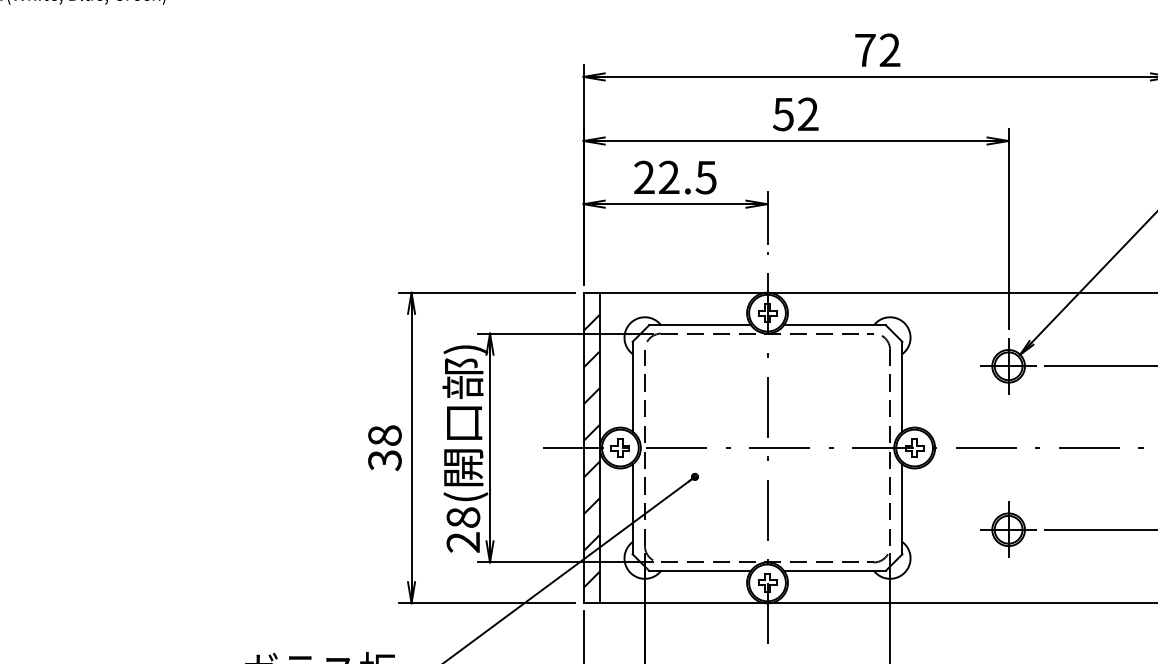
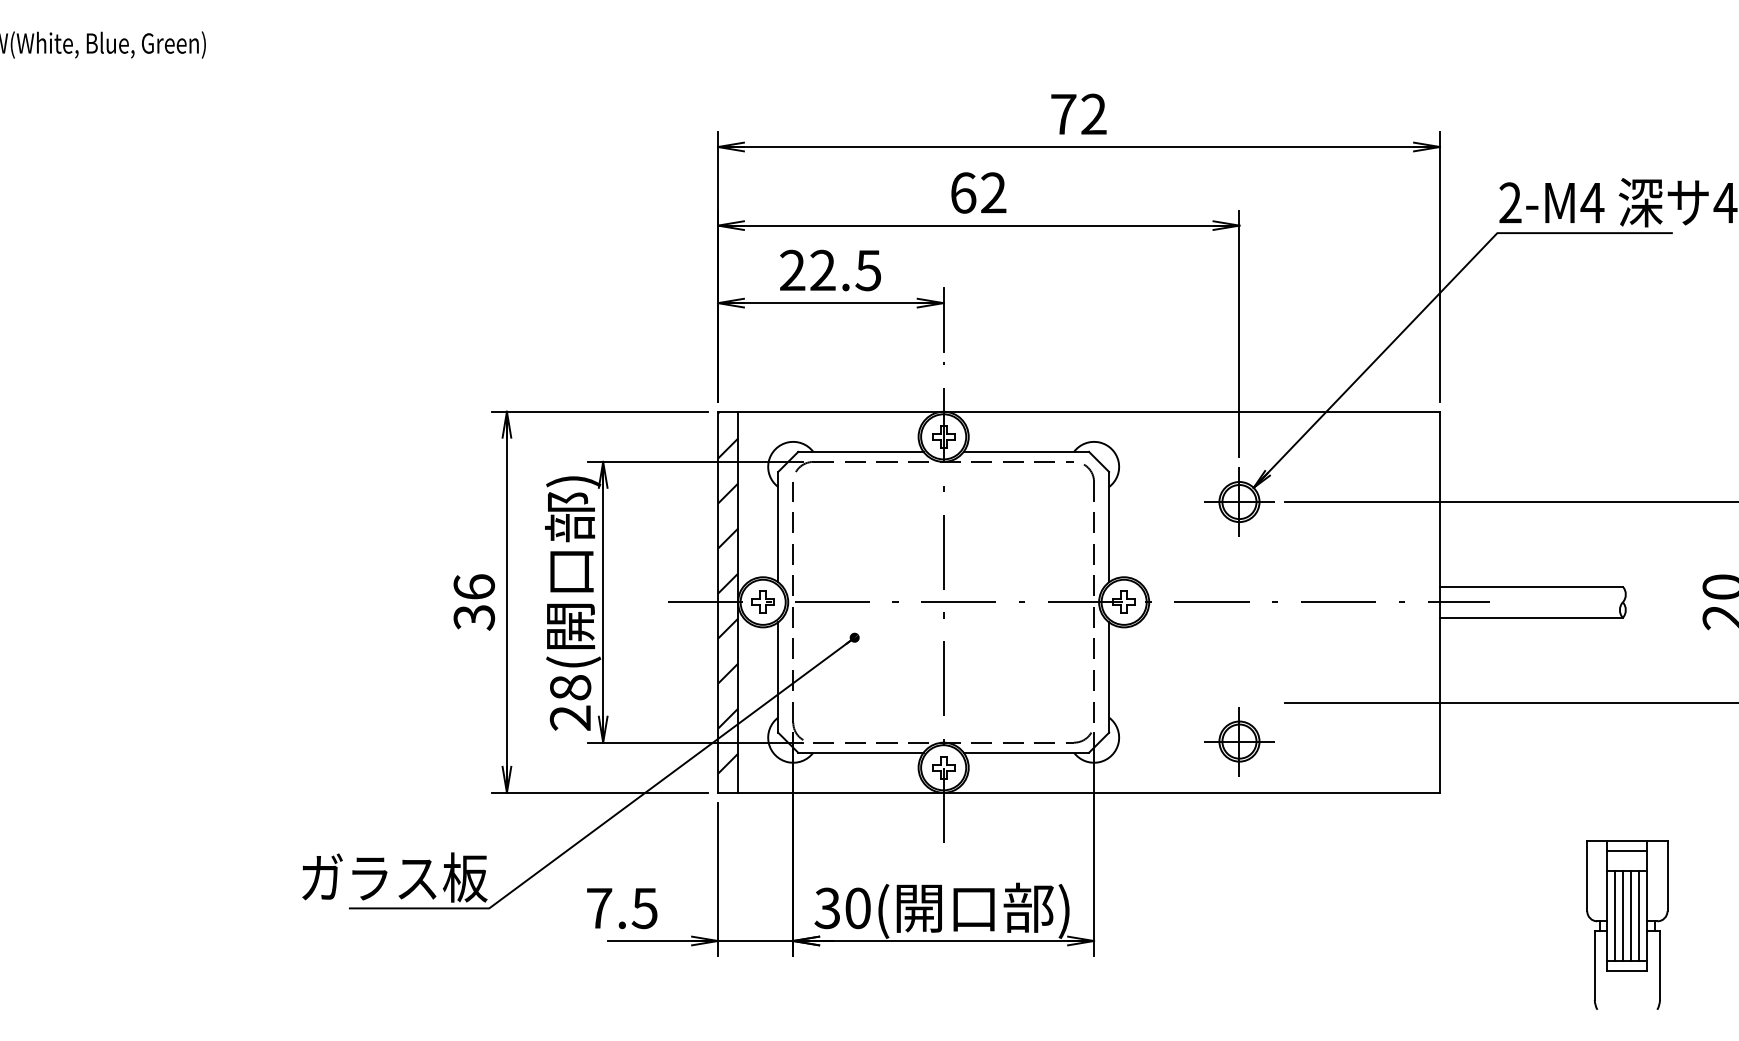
text: (783, 114) -> (963, 192), 52 -> 62
text: (384, 435) -> (473, 586), 38 -> 36
part: (1008, 529) -> (1239, 741), moved

